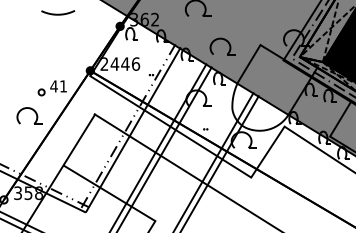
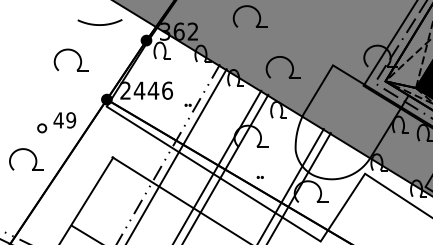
curve: (58, 13) -> (100, 23), moved
part: (63, 40) -> (71, 59), added
text: (63, 86) -> (71, 120), 41 -> 49

